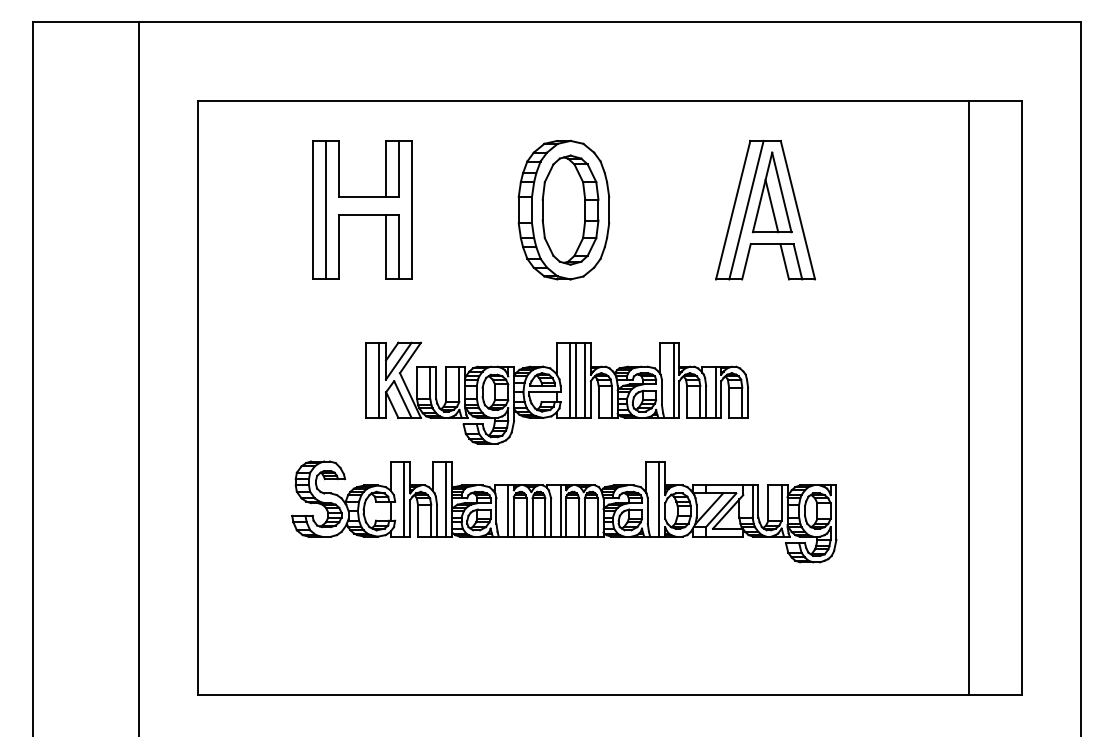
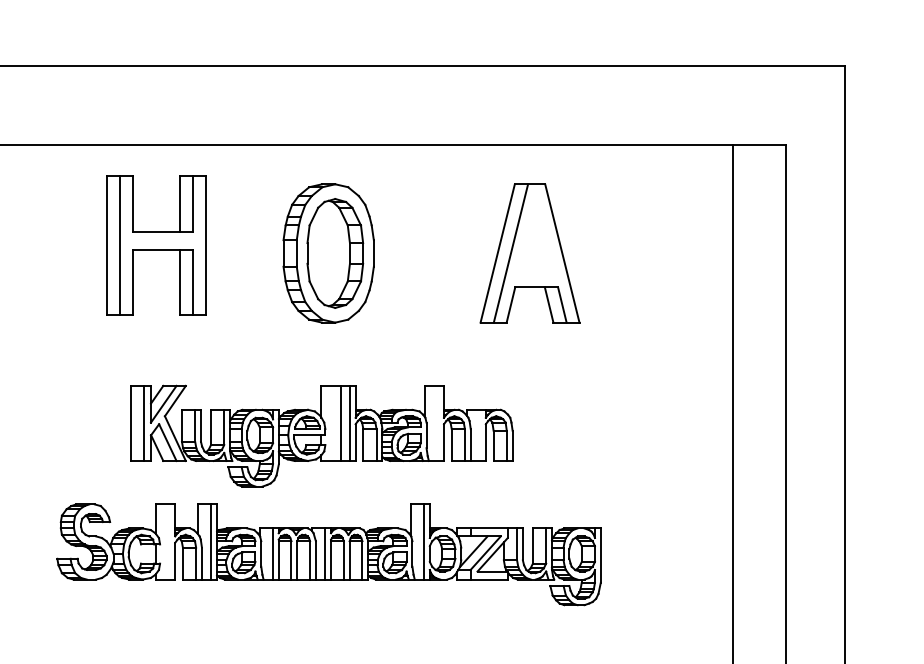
part: (771, 192) -> (535, 235), removed
part: (362, 209) -> (156, 244), moved
line: (569, 379) -> (334, 422), removed
line: (673, 379) -> (438, 422), removed
line: (715, 391) -> (480, 434), removed
line: (404, 498) -> (169, 541), removed

